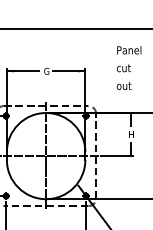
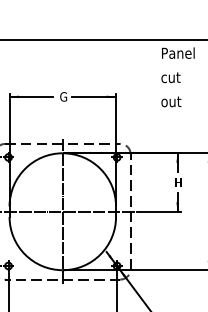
text: (128, 67) -> (177, 76), moved

